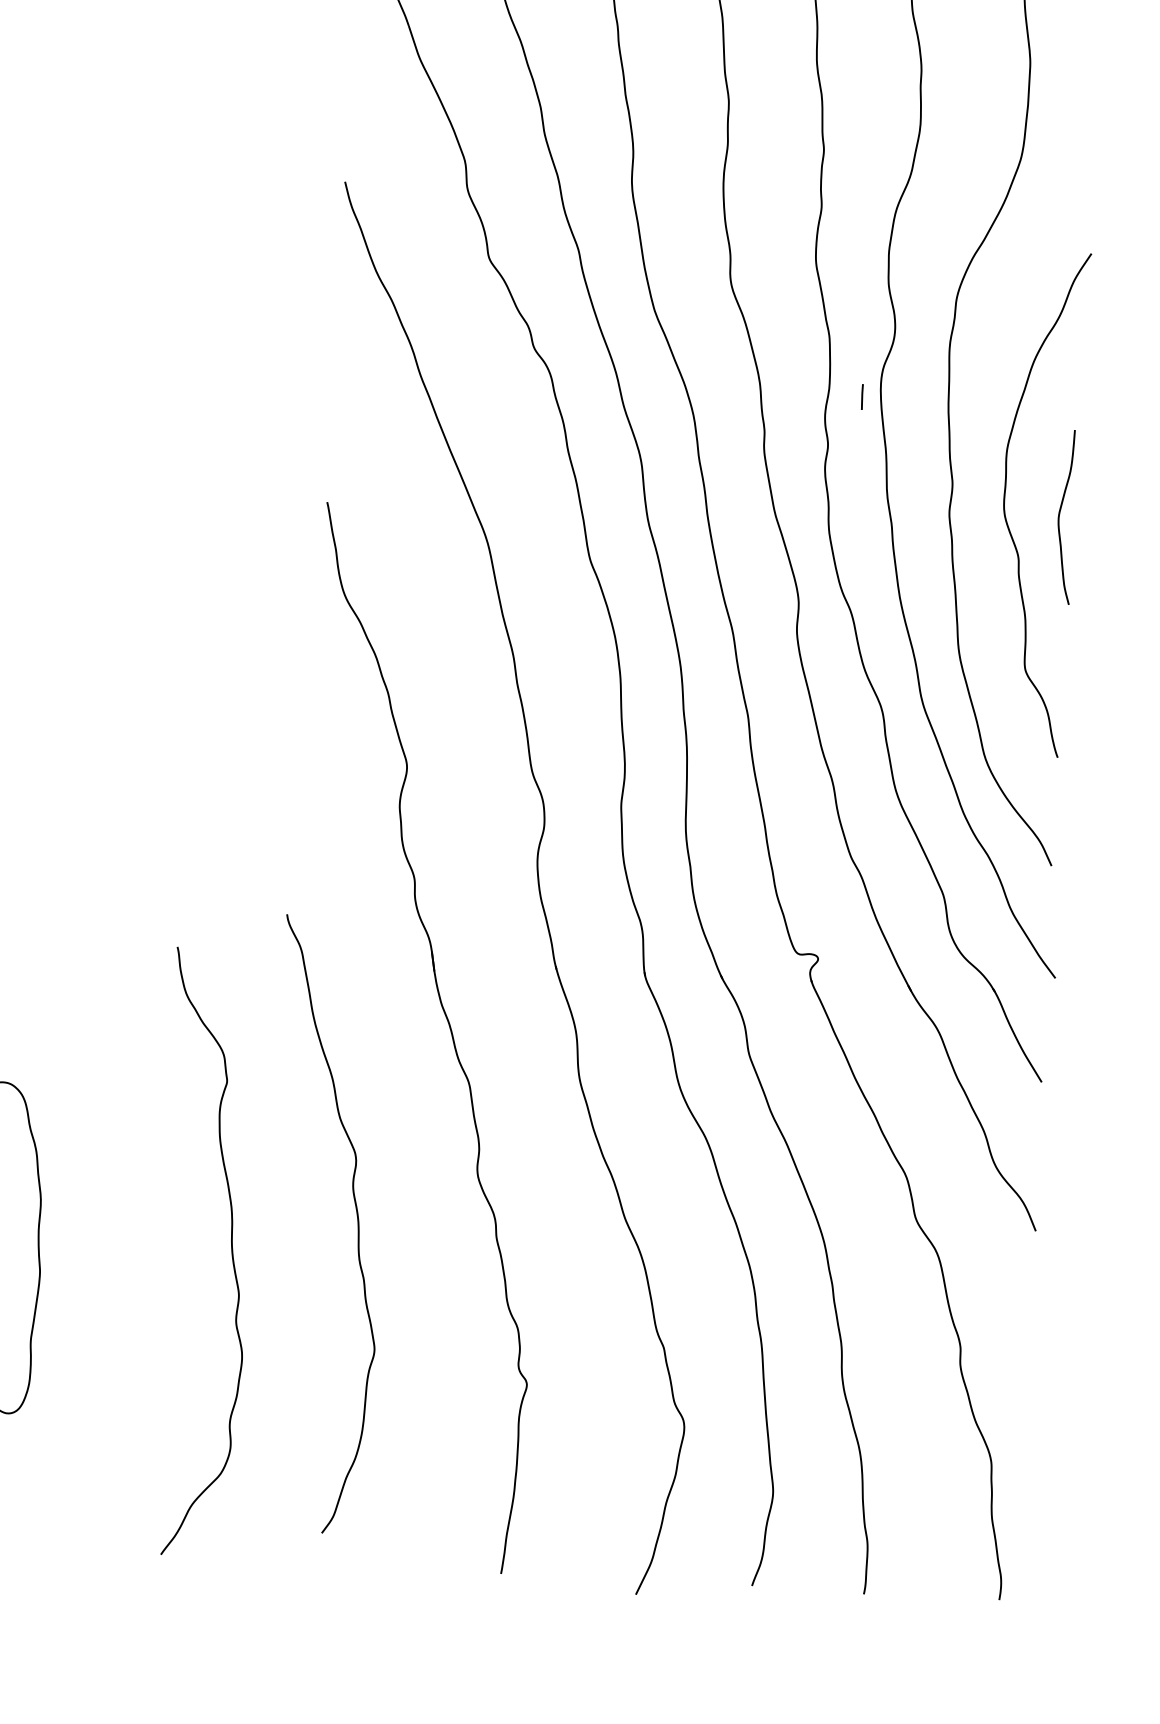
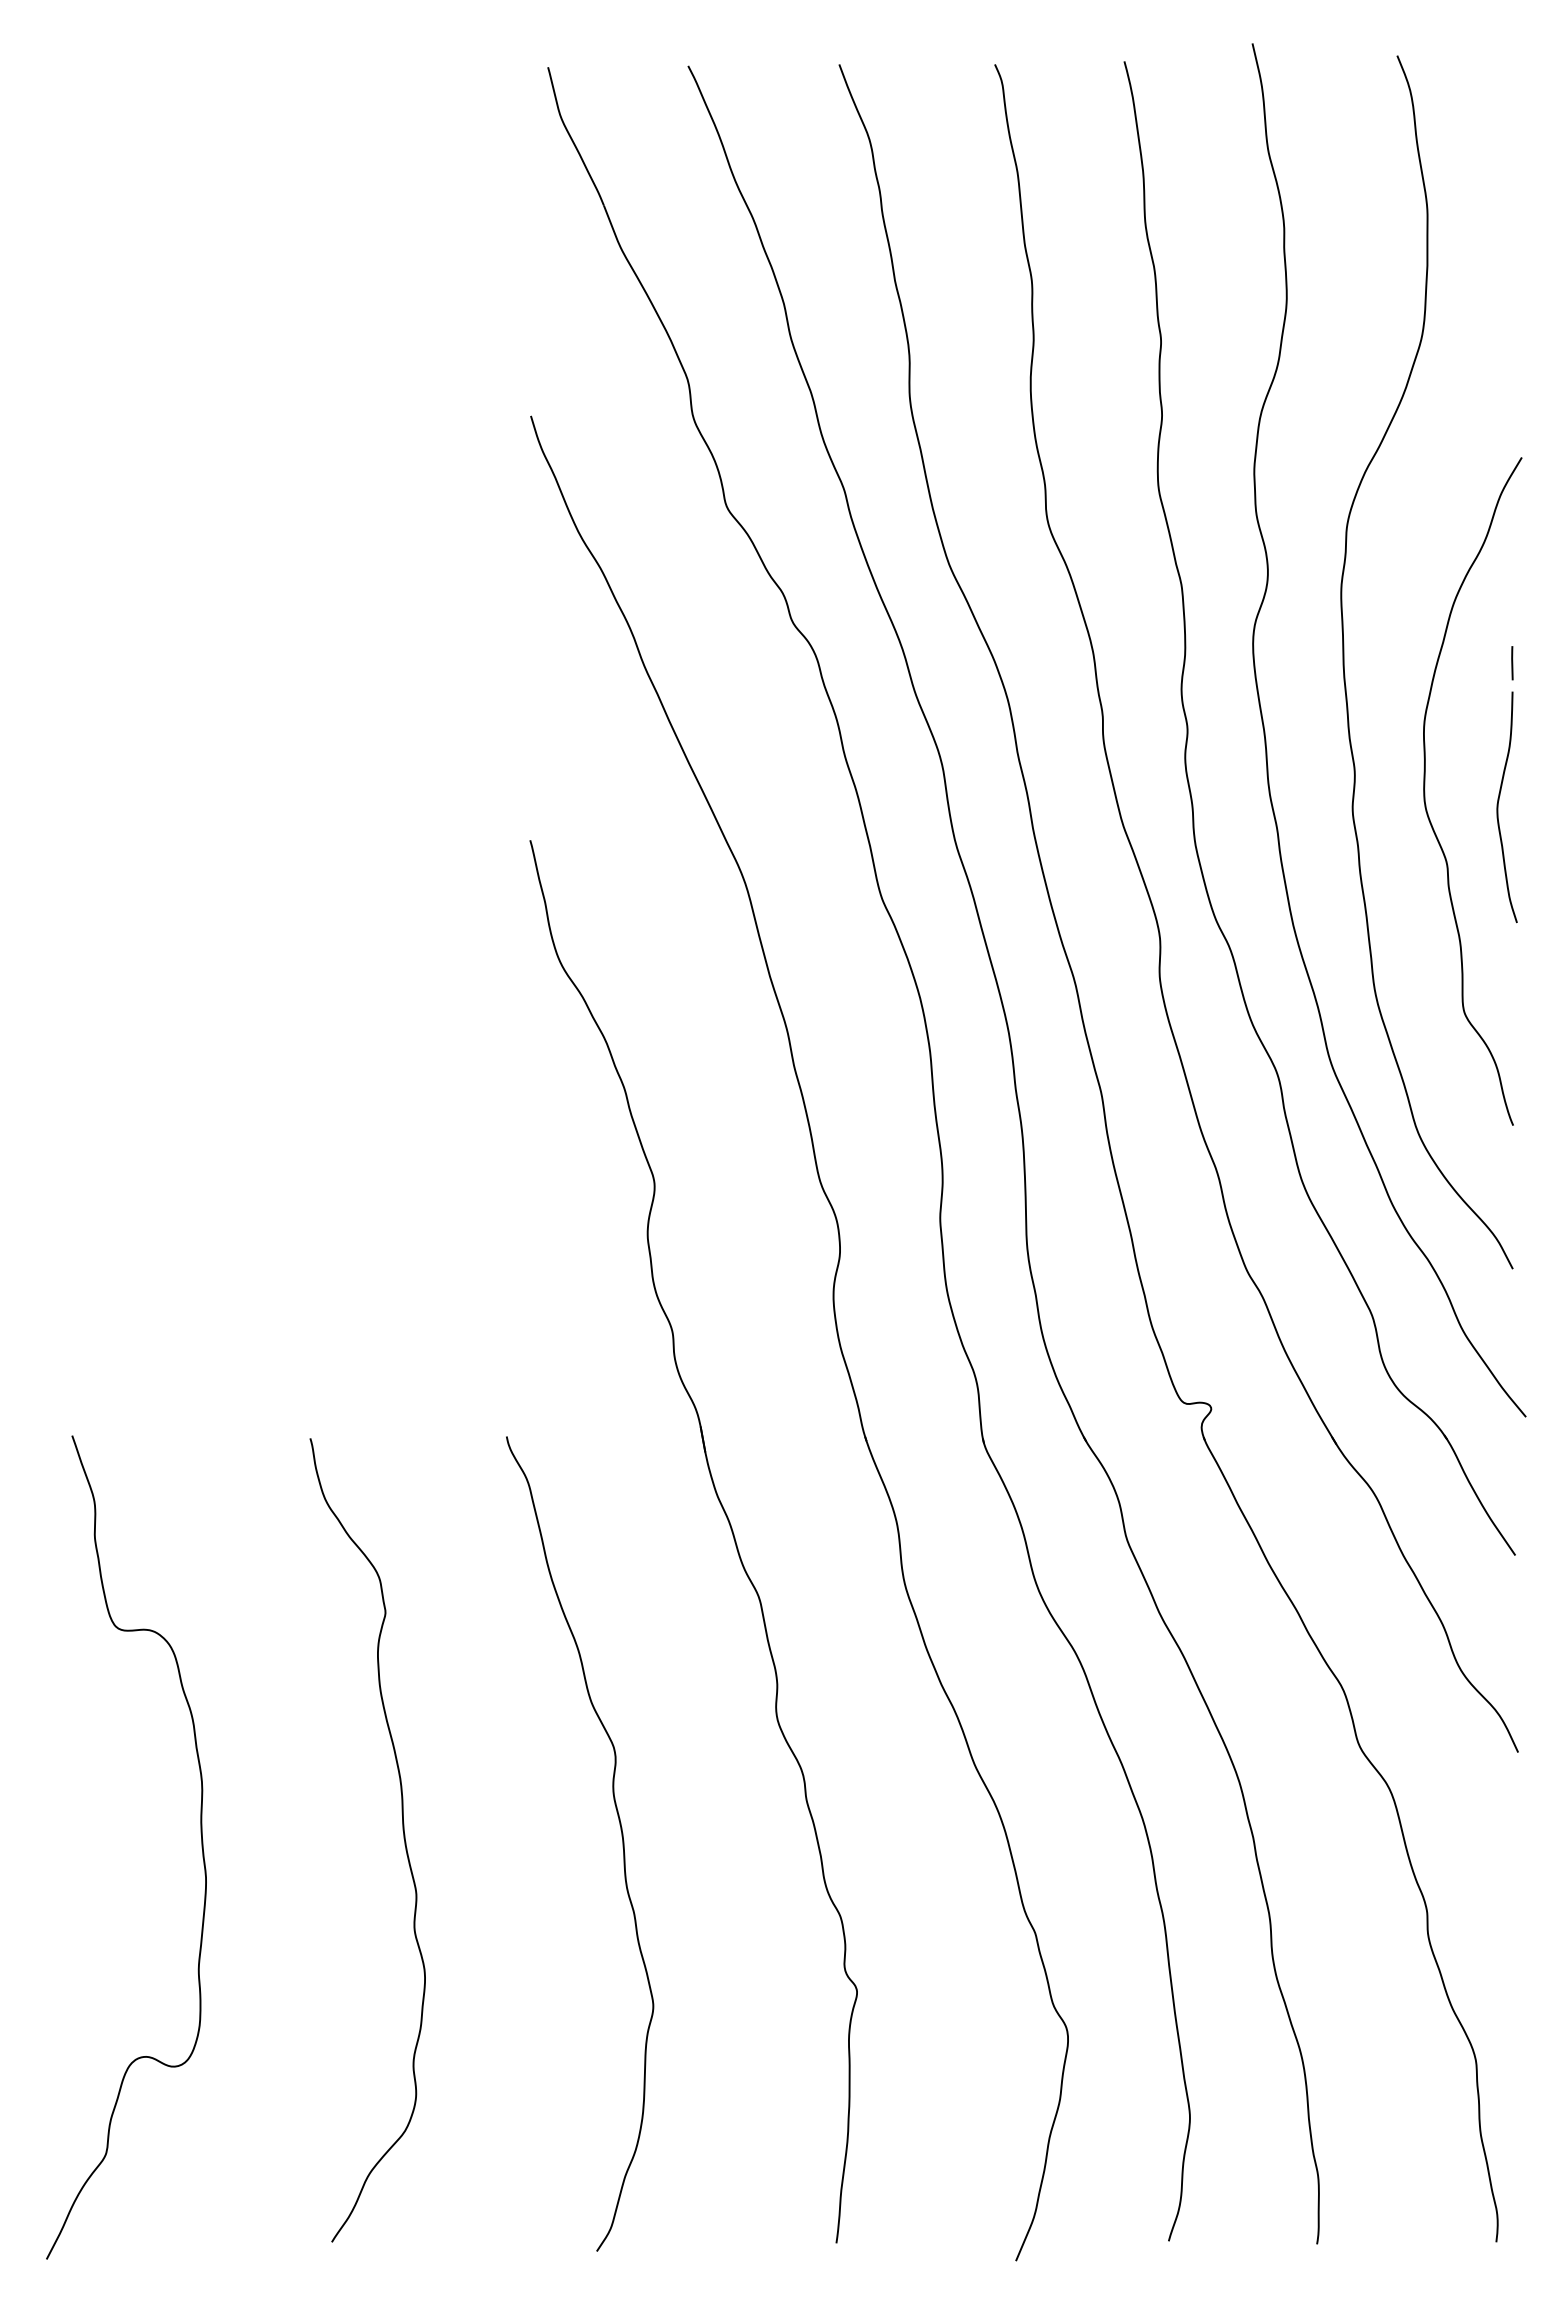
line: (862, 397) -> (1512, 663), moved
curve: (357, 1220) -> (621, 1836), moved
curve: (231, 1252) -> (403, 1838), moved

